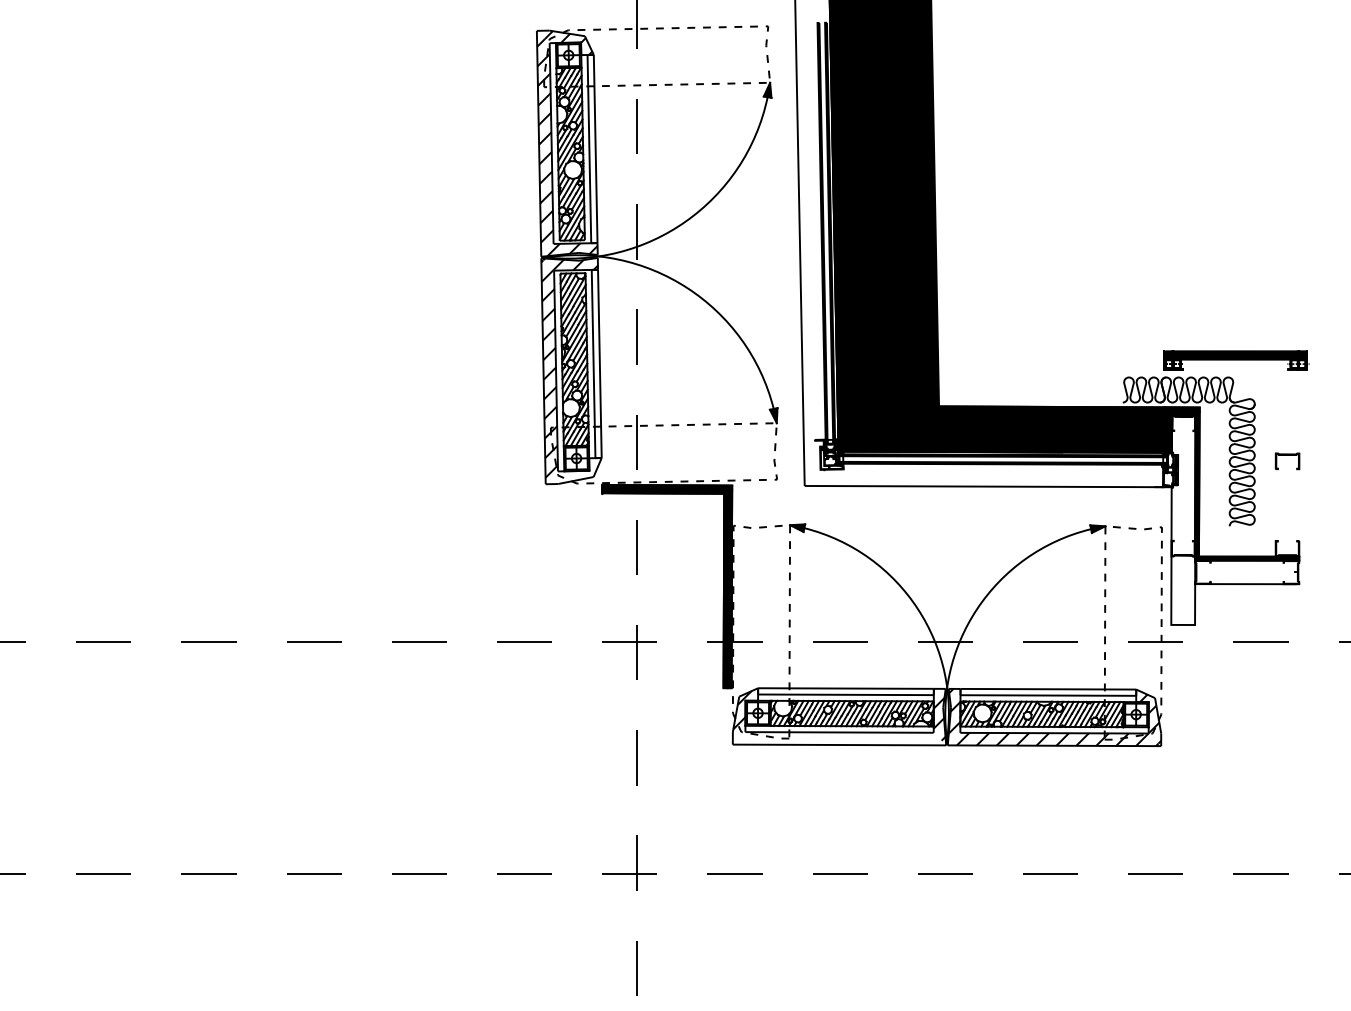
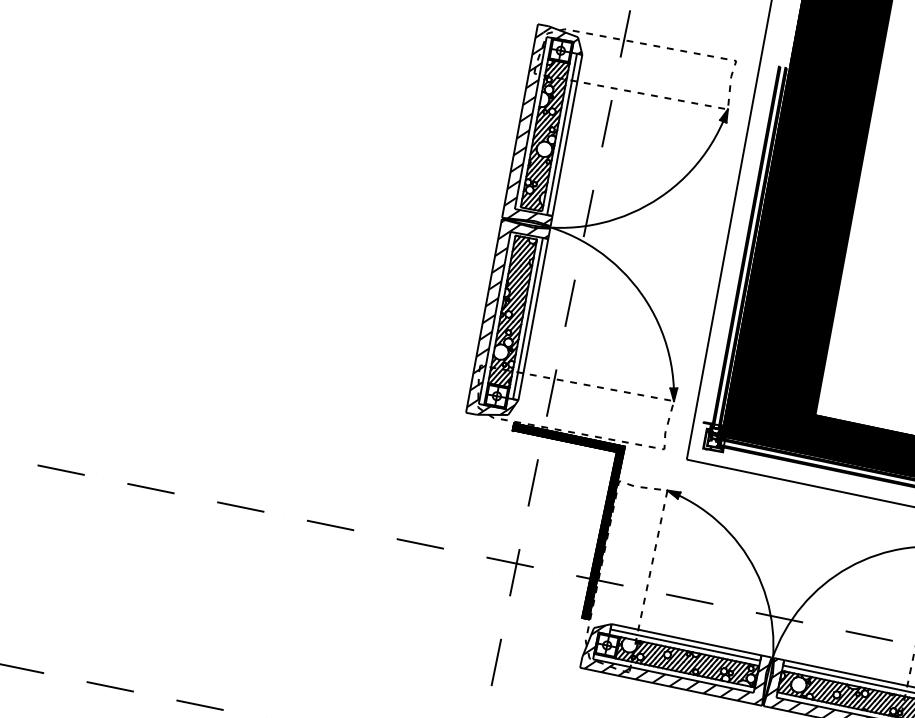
hatch: (579, 473) -> (496, 409), added
hatch: (839, 738) -> (672, 681), added

